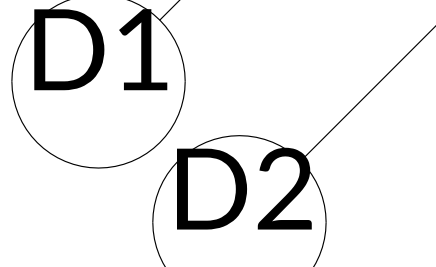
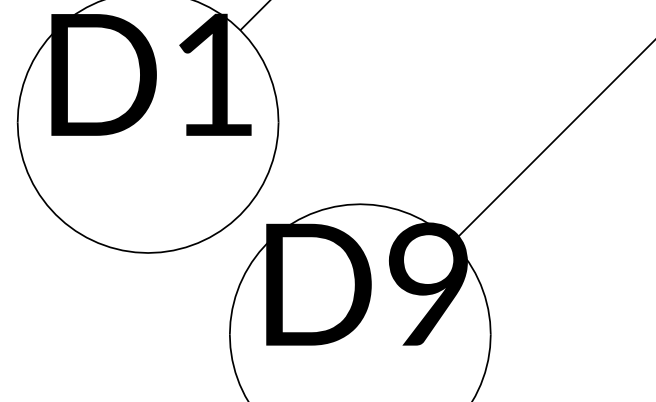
text: (284, 188) -> (428, 283), D2 -> D9

